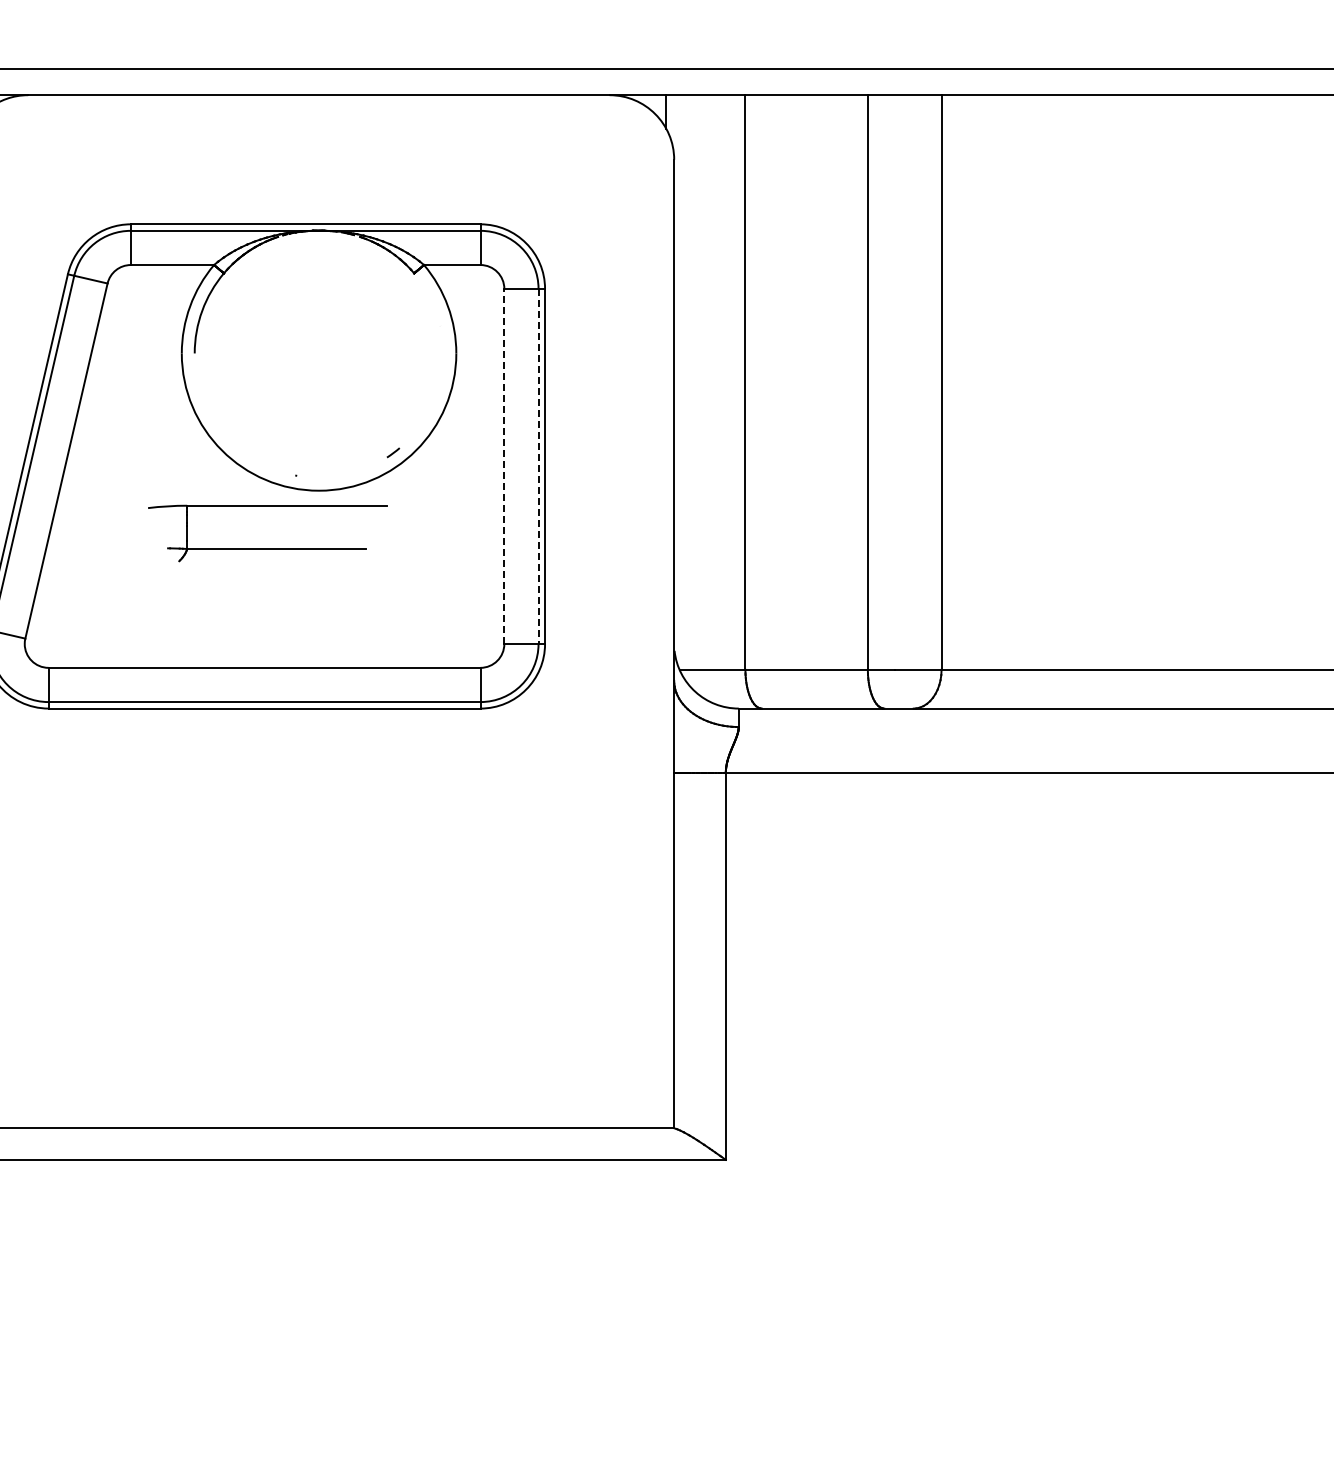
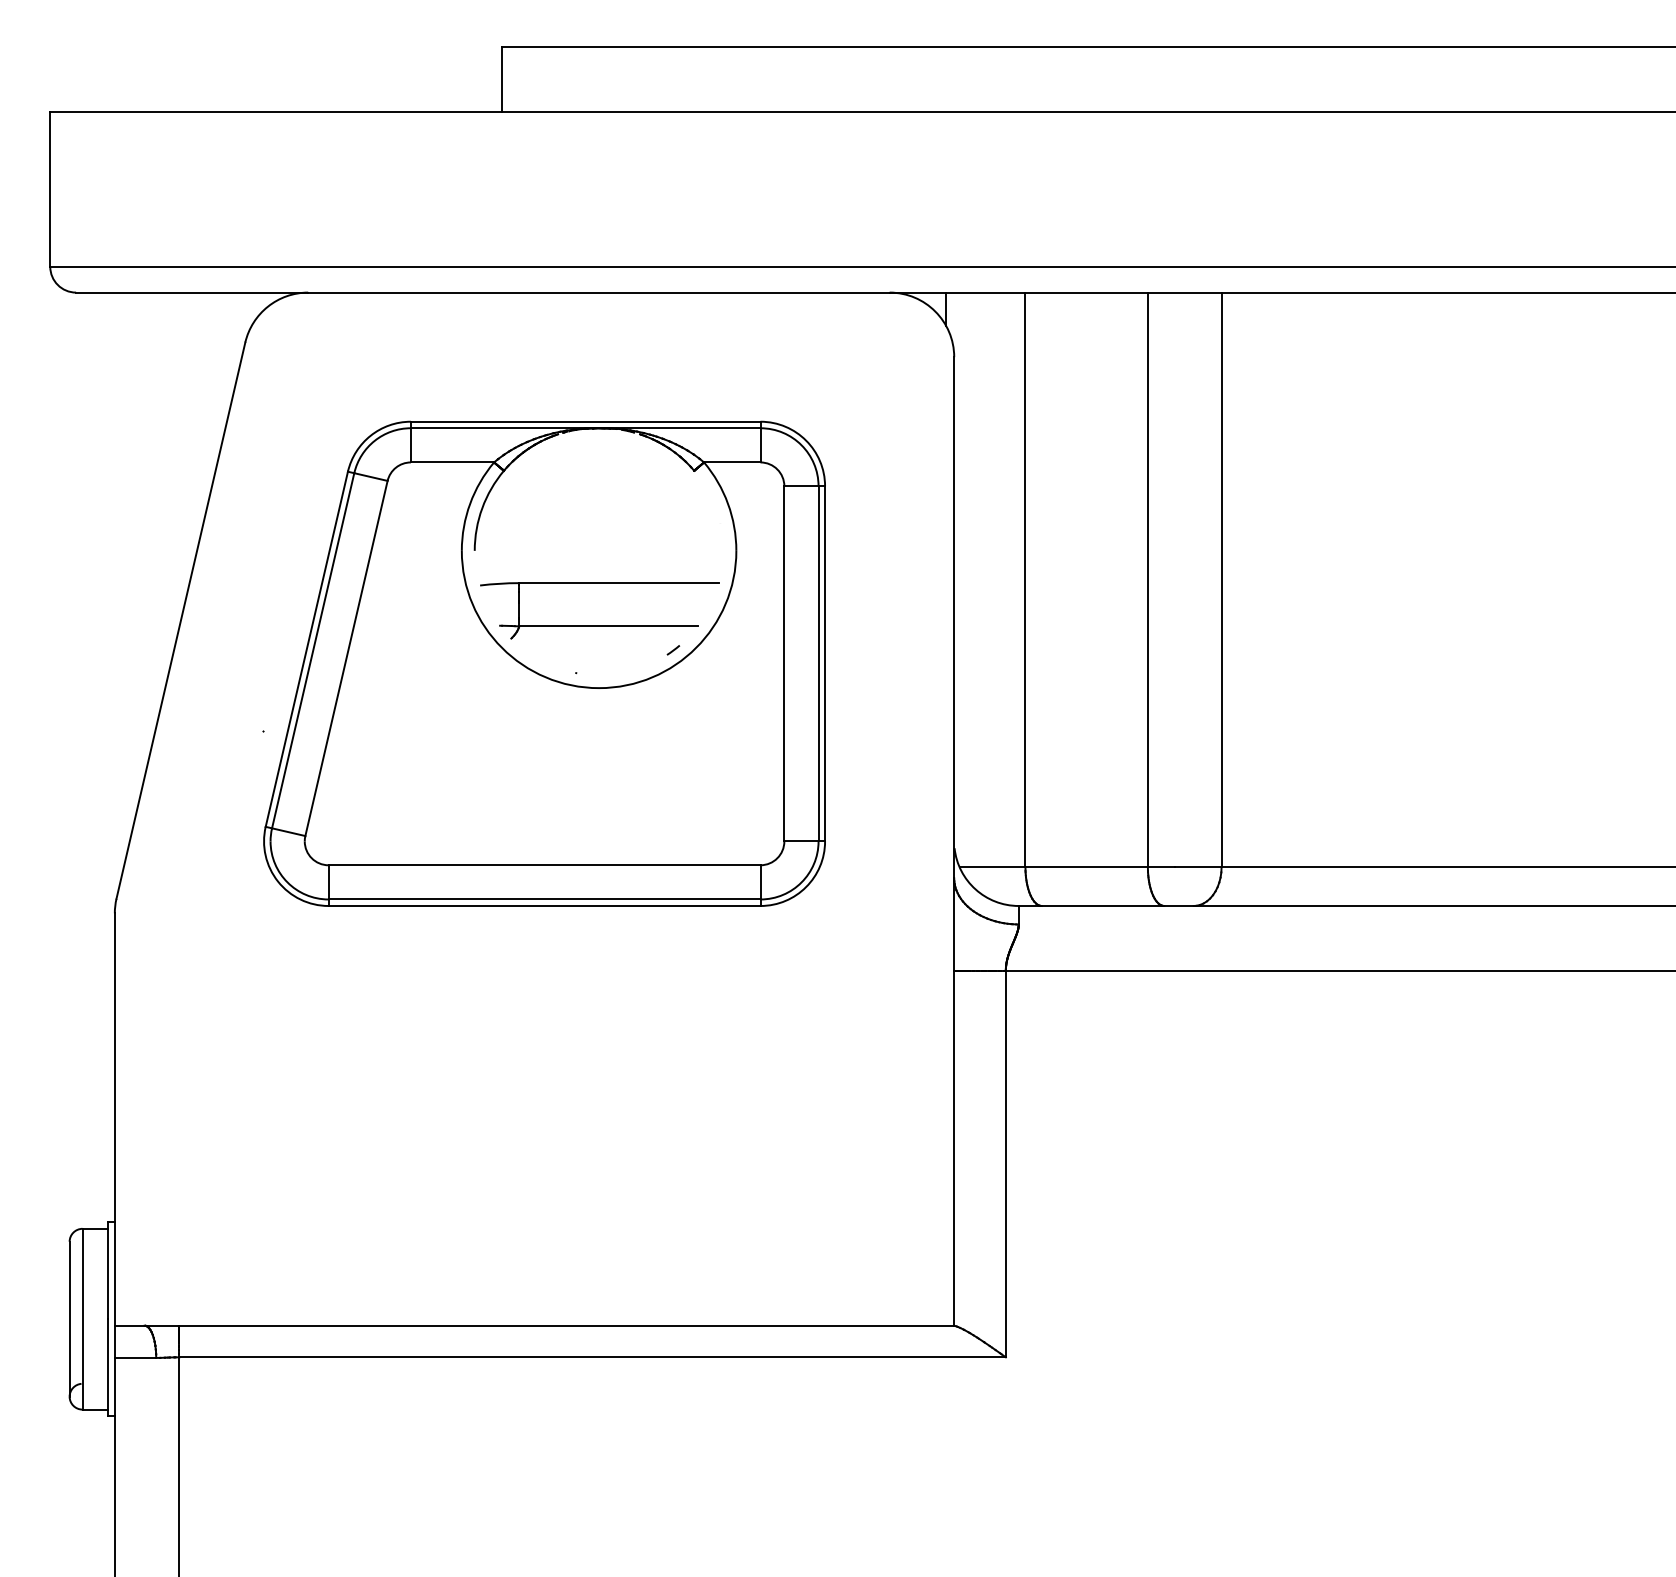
line: (504, 466) -> (784, 663), dashed -> solid
line: (538, 466) -> (818, 663), dashed -> solid
part: (267, 548) -> (599, 625), moved

